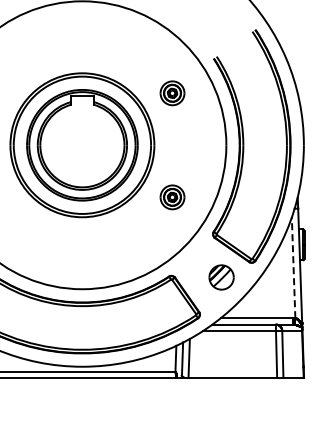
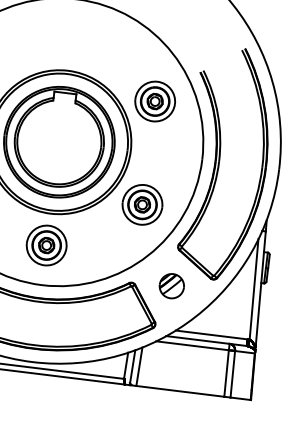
part: (172, 93) -> (155, 101), size x1.67
part: (172, 197) -> (142, 205), size x1.67
part: (82, 249) -> (46, 245), added
line: (293, 267) -> (253, 289), dashed -> solid
part: (221, 277) -> (171, 286), moved

